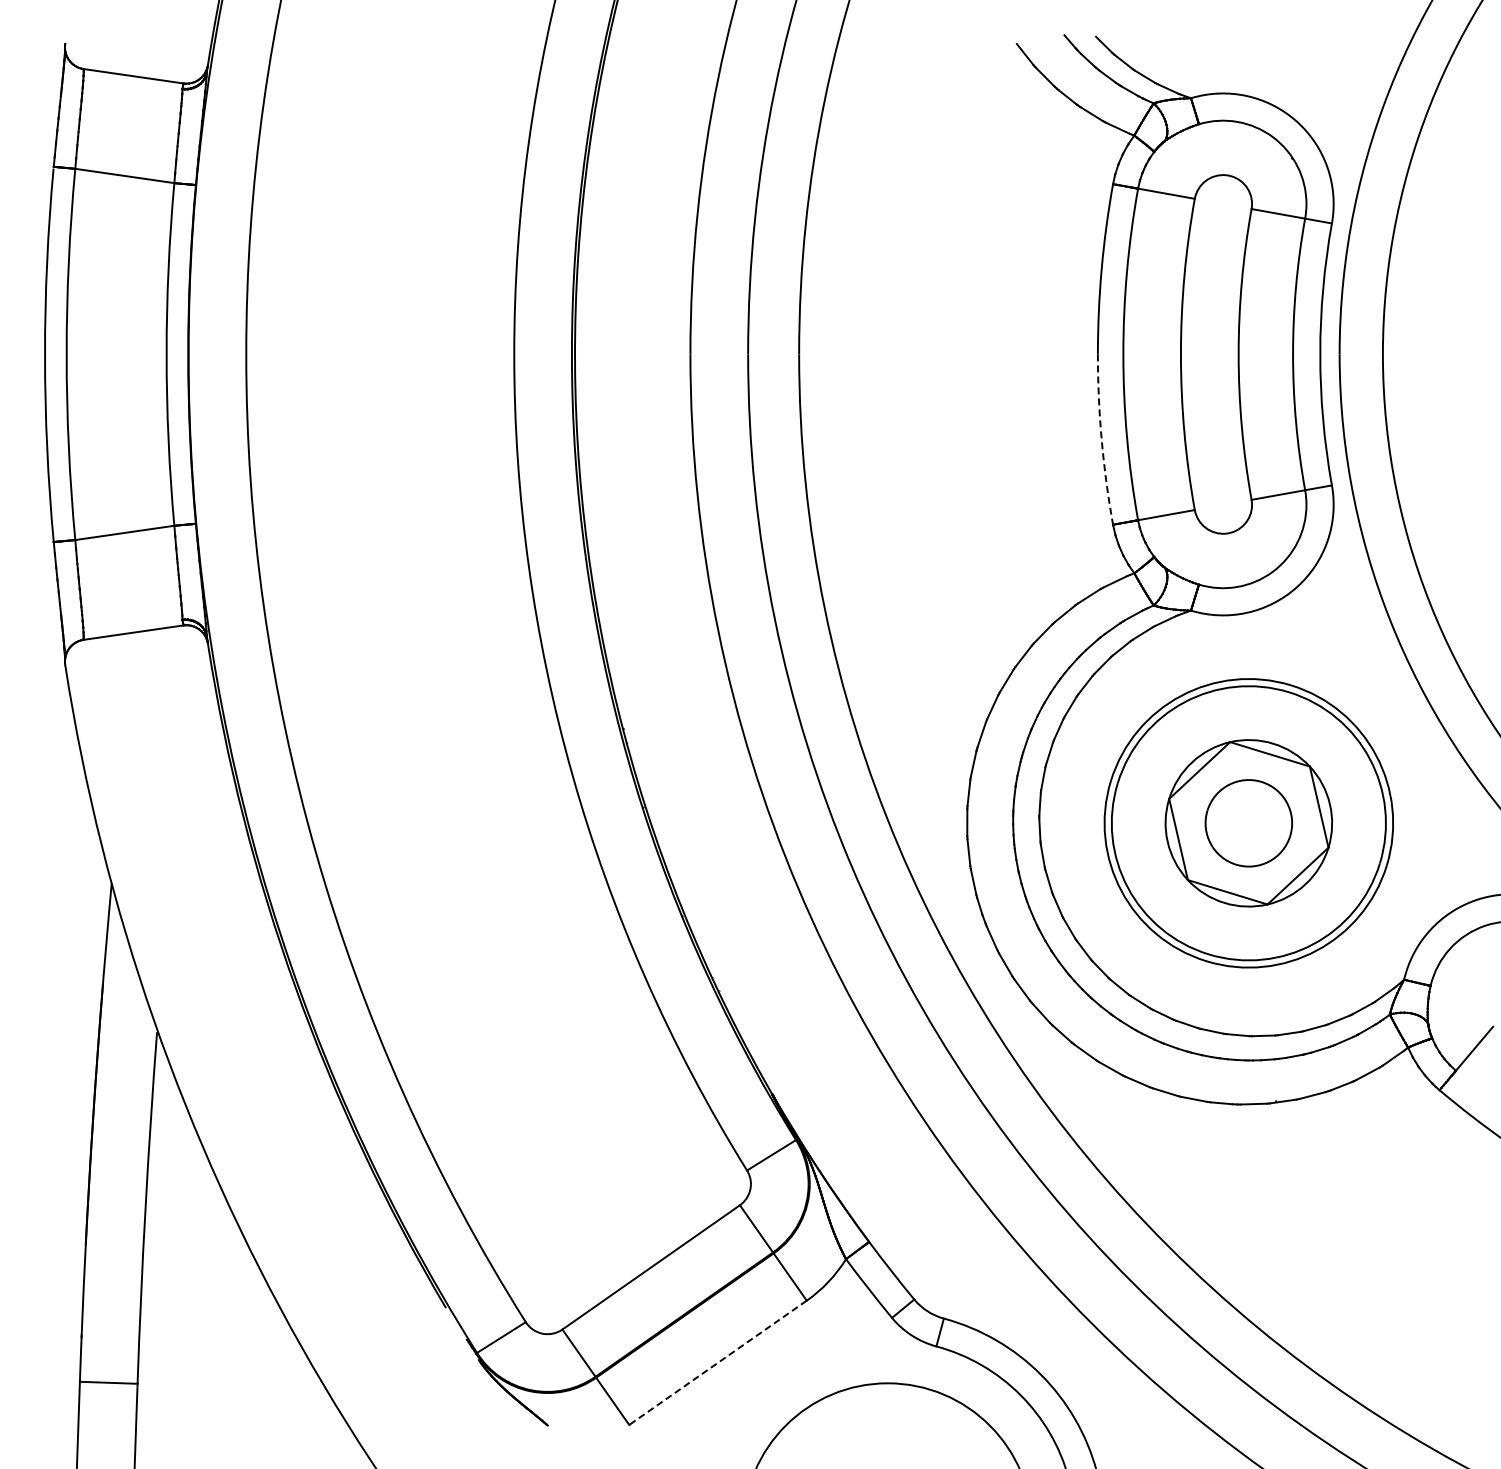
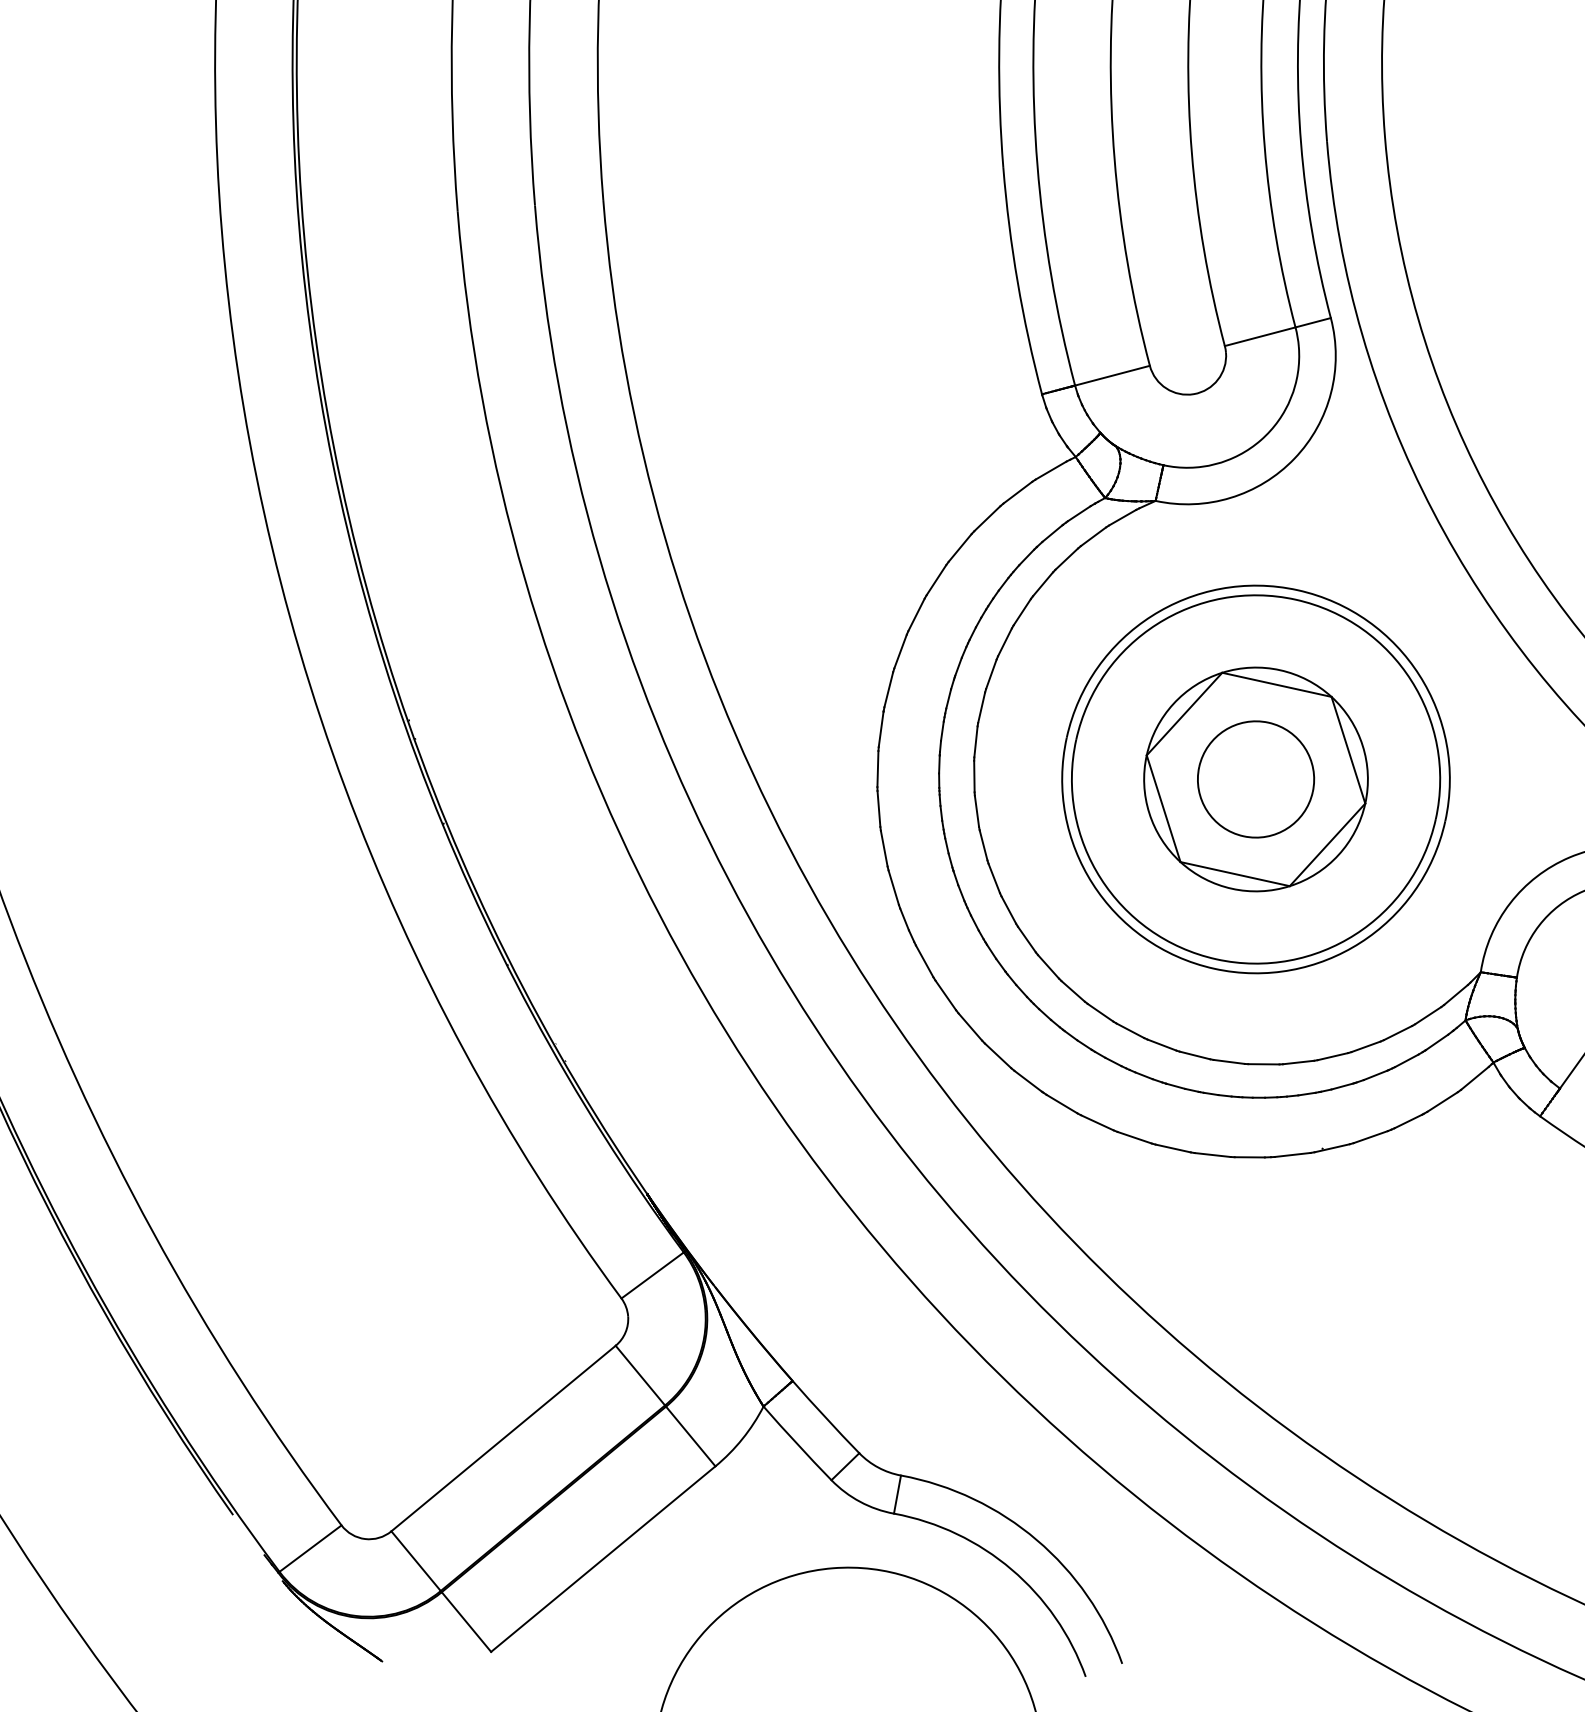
arc: (1101, 439) -> (1017, 281), dashed -> solid
line: (717, 1363) -> (602, 1560), dashed -> solid

